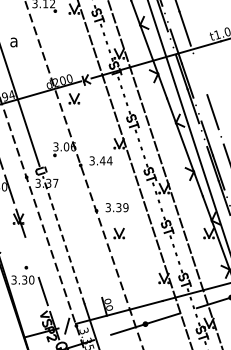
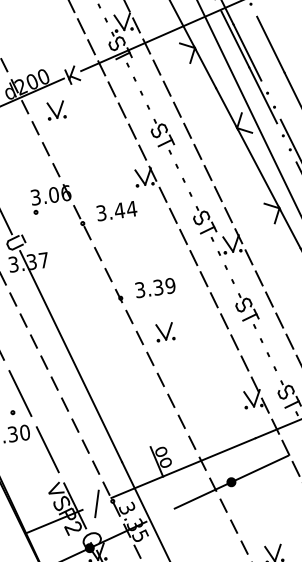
line: (201, 78) -> (270, 45), added
line: (63, 239) -> (70, 355), dashed -> solid
line: (31, 257) -> (19, 393), added

